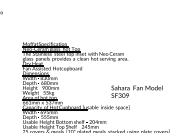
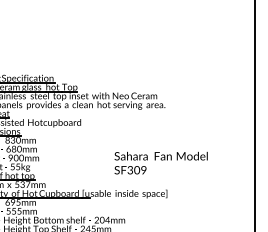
text: (136, 91) -> (160, 162), moved

